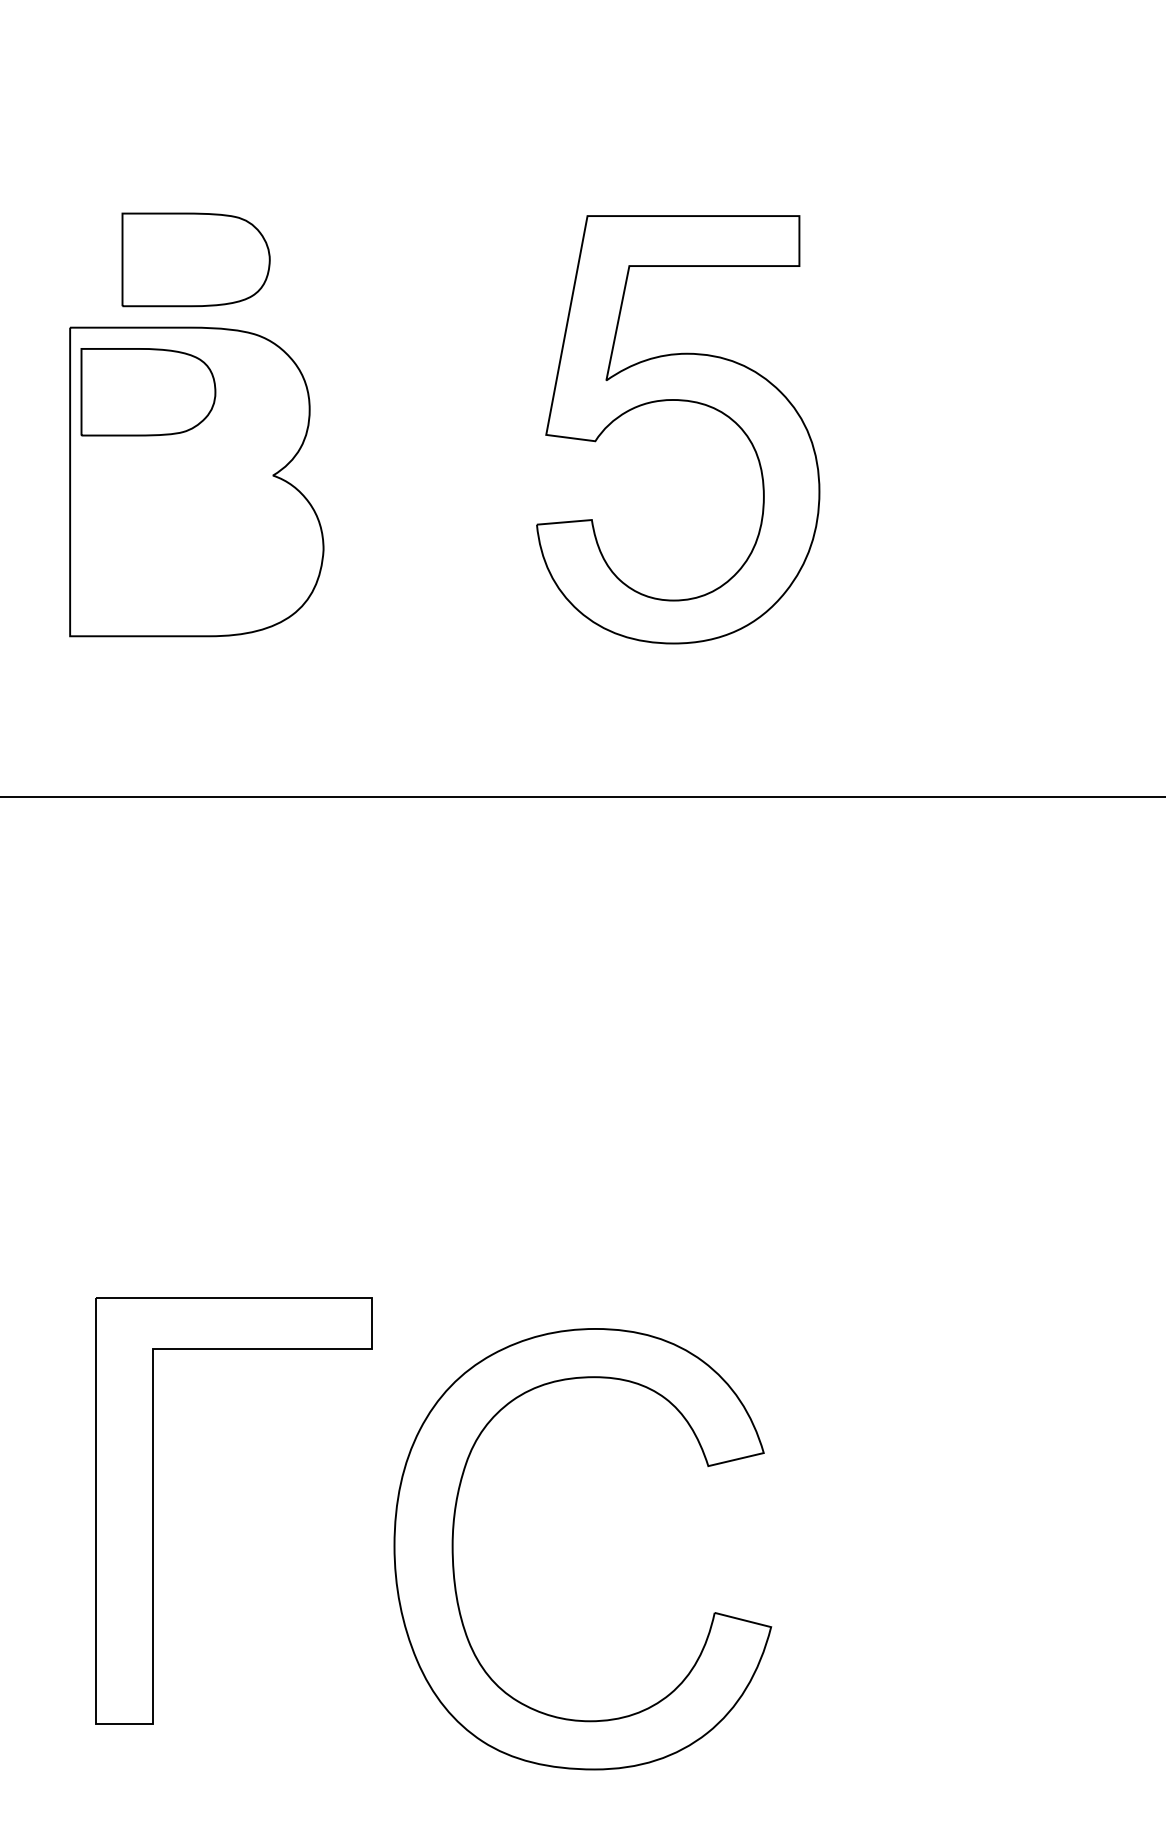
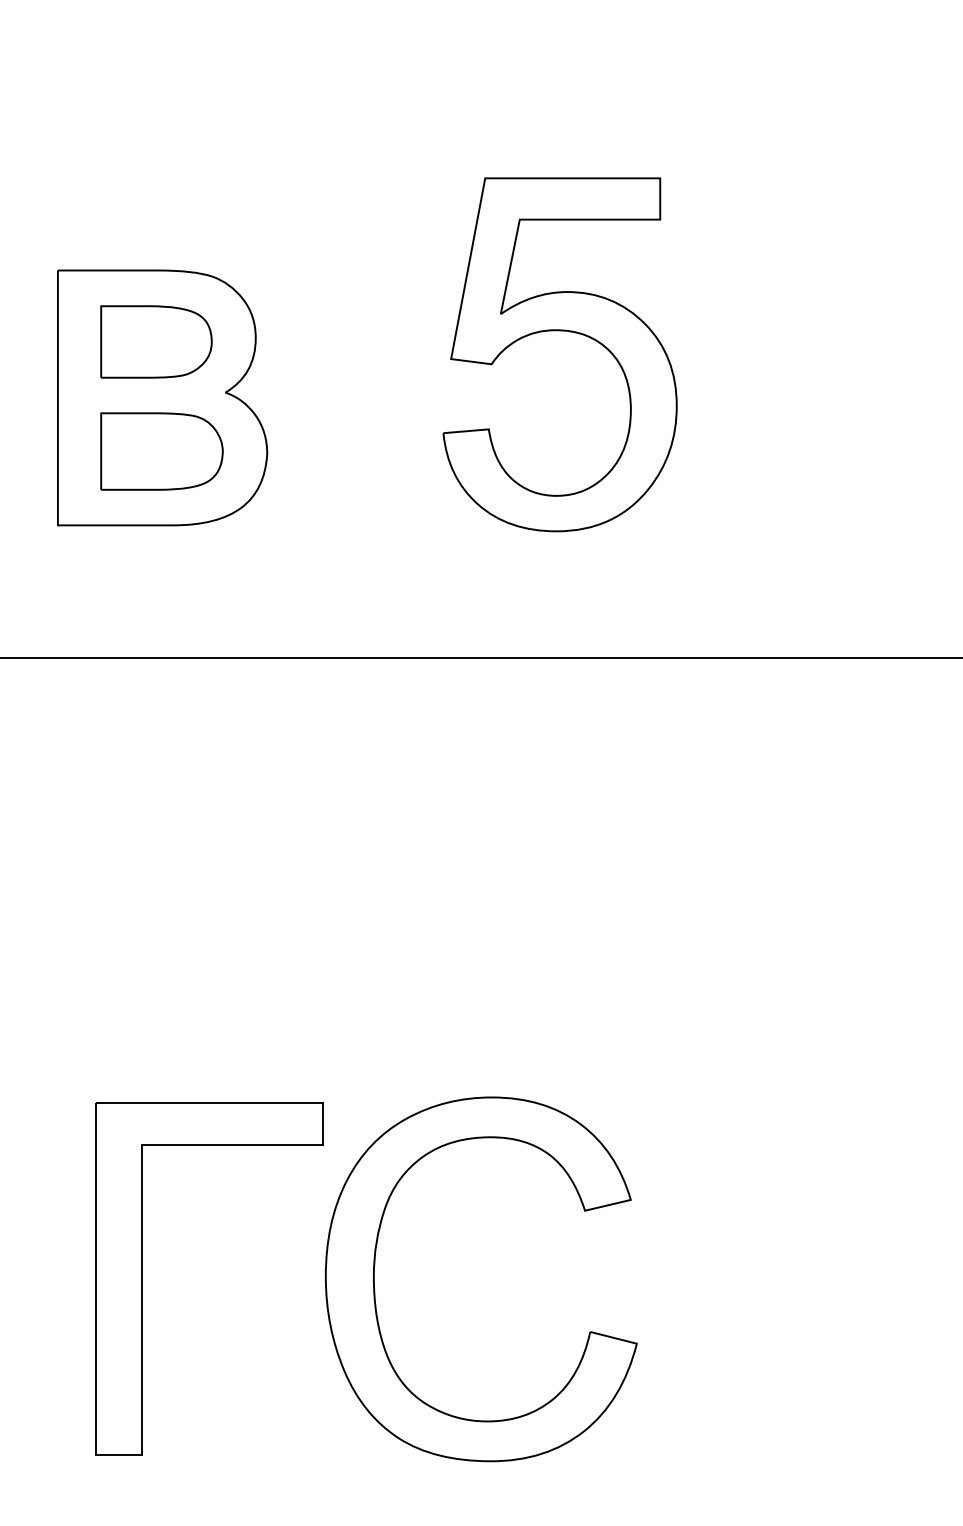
part: (195, 259) -> (161, 451), moved
part: (148, 392) -> (156, 342), moved
part: (153, 1510) -> (143, 1278), moved

